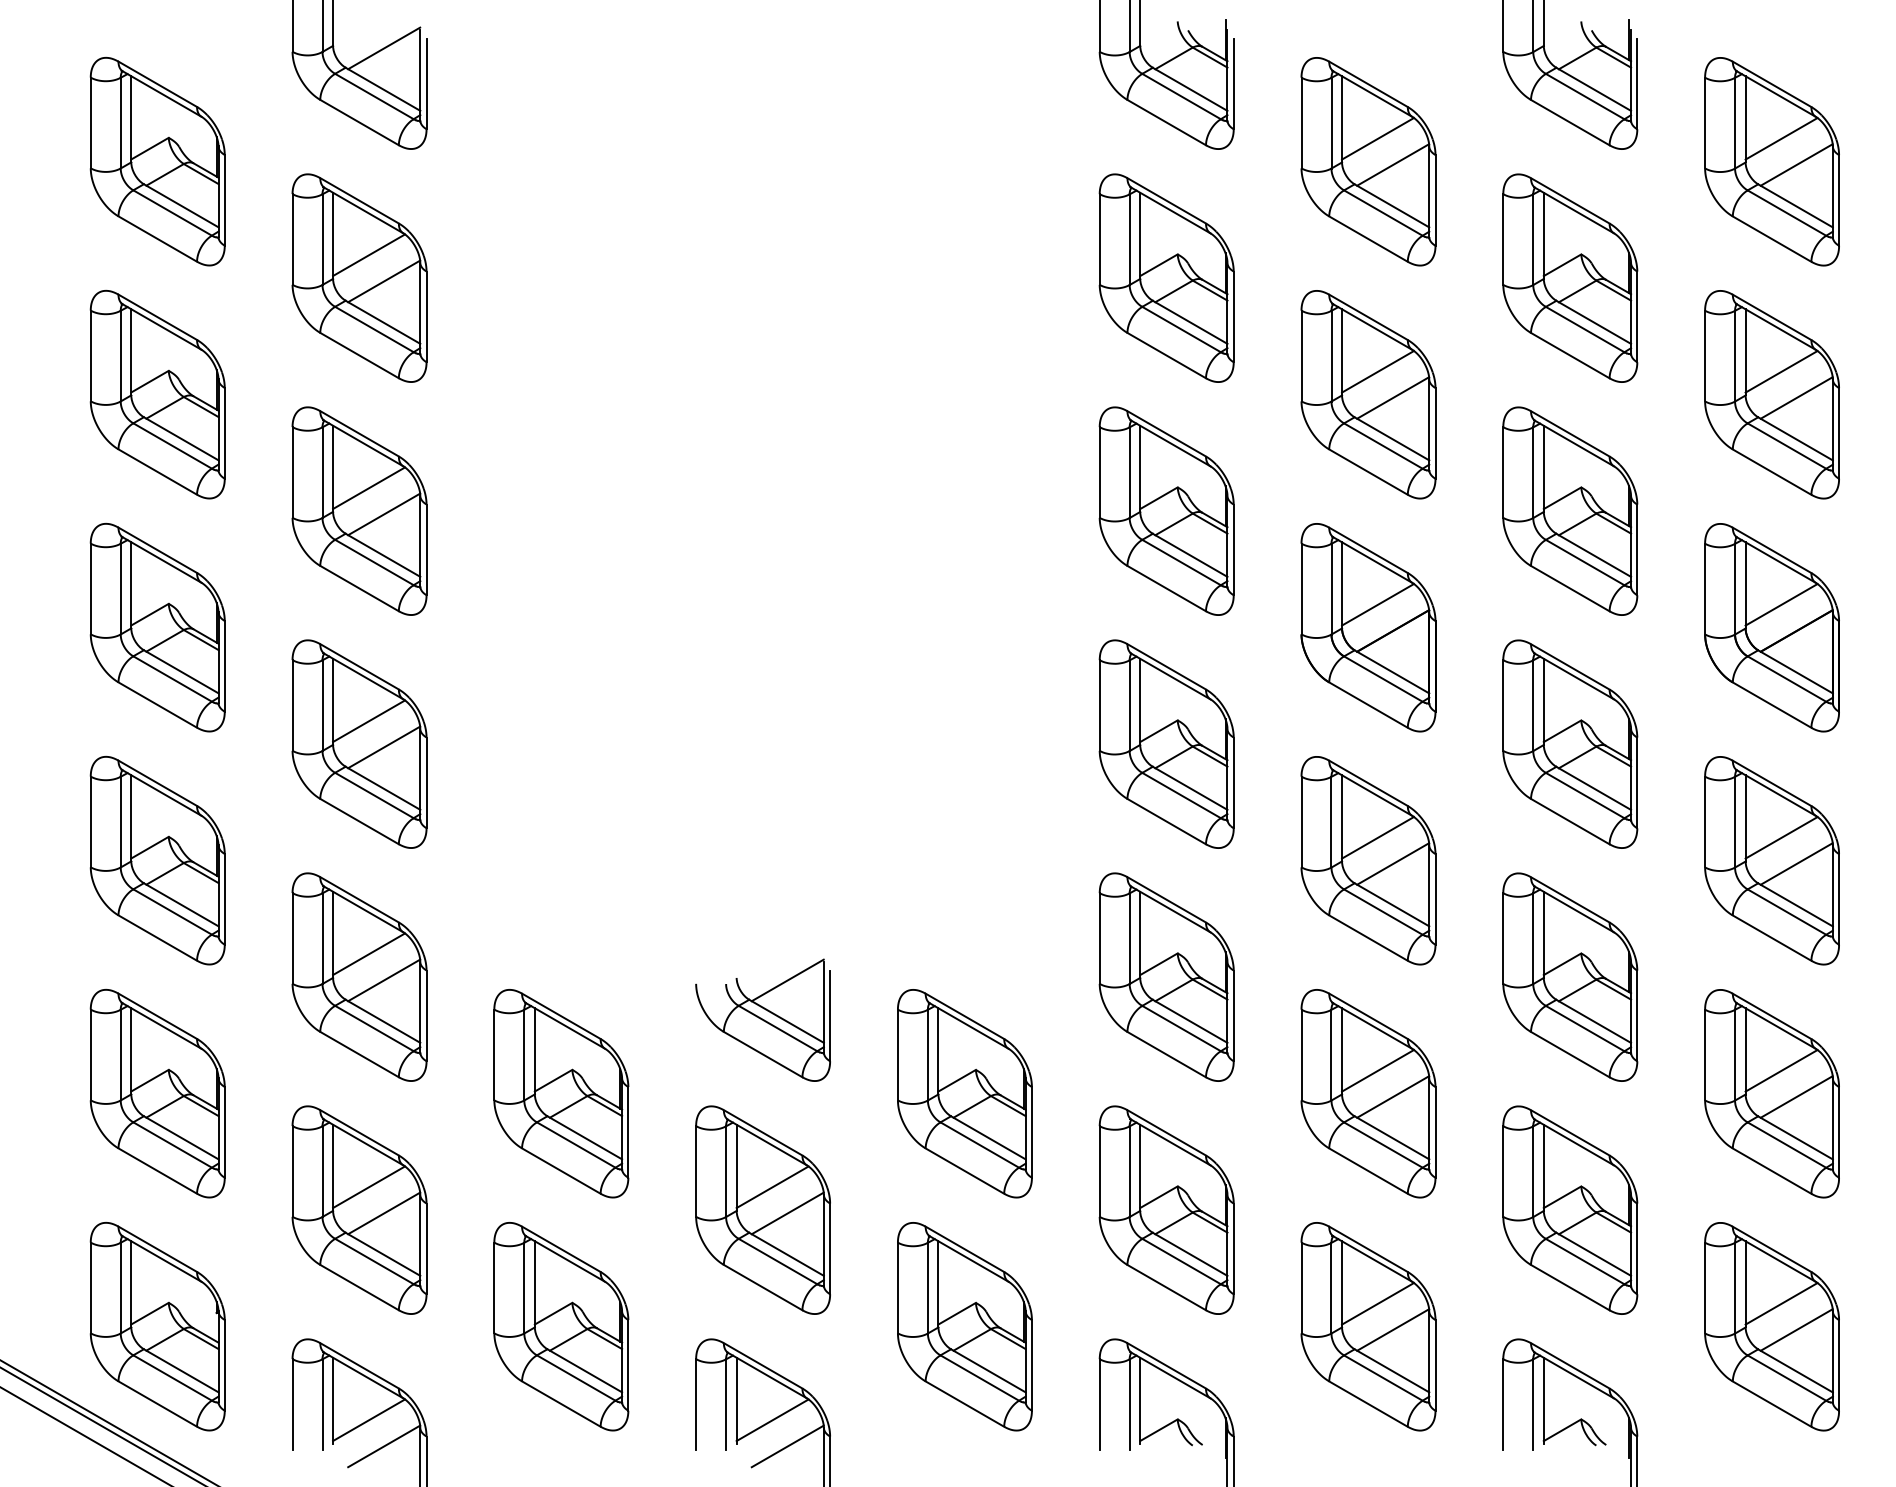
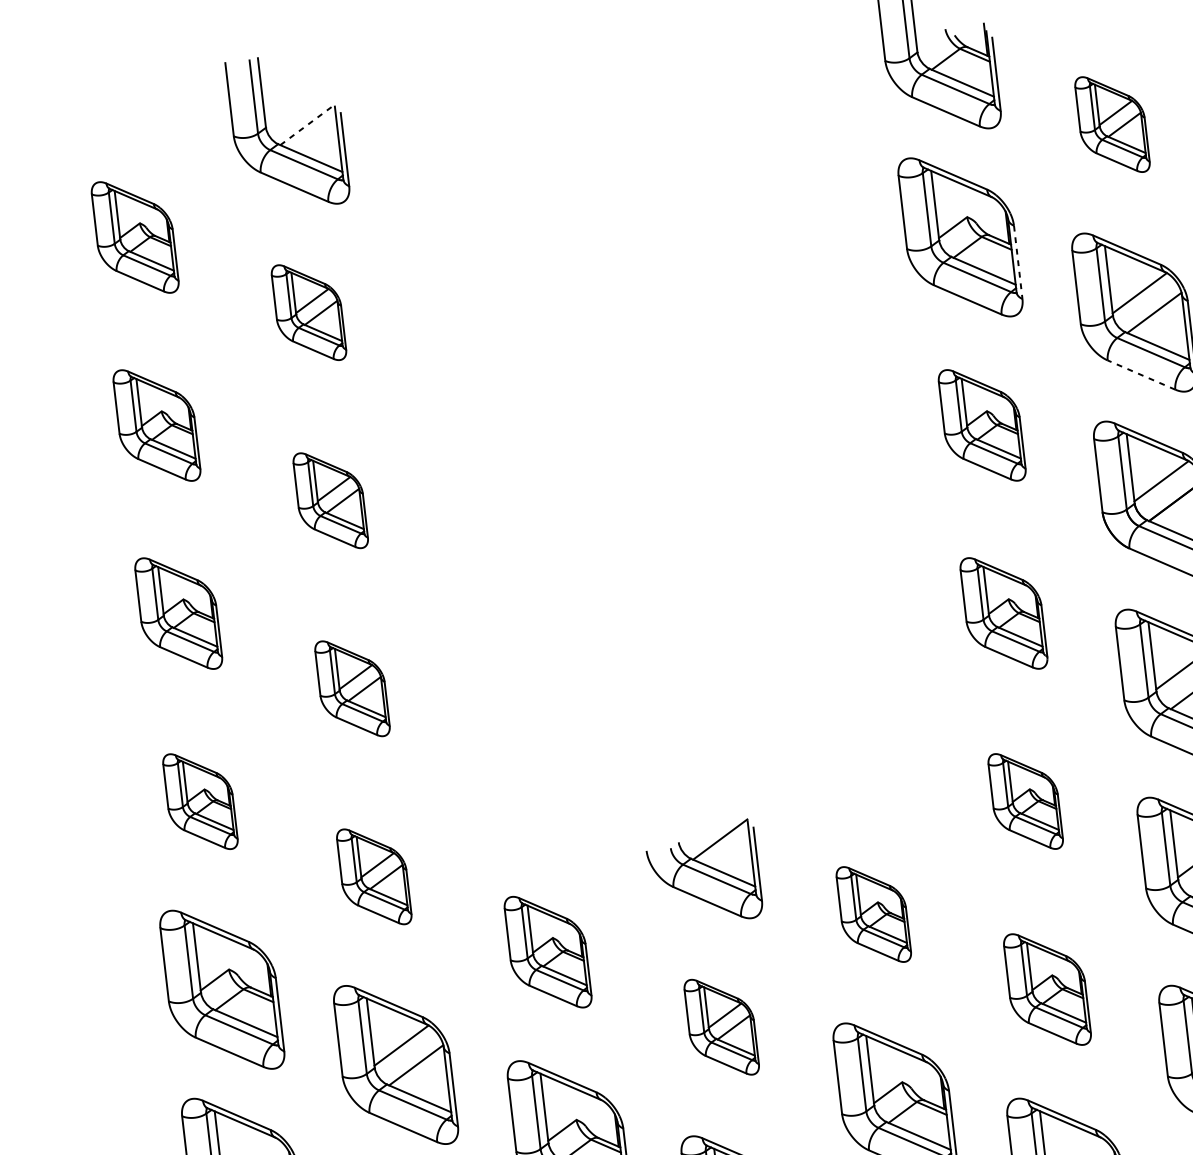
line: (384, 48) -> (307, 125), solid -> dashed
part: (157, 161) -> (135, 237), size x0.7
part: (1368, 161) -> (1112, 124), size x0.6
part: (359, 277) -> (308, 312), size x0.6
line: (1233, 317) -> (1018, 262), solid -> dashed
part: (157, 394) -> (156, 425), size x0.7
line: (1368, 471) -> (1141, 374), solid -> dashed
part: (359, 510) -> (330, 500), size x0.6
part: (1166, 510) -> (982, 424), size x0.7
part: (157, 627) -> (178, 613), size x0.7
part: (359, 743) -> (352, 688), size x0.6
part: (1166, 743) -> (1003, 612), size x0.7
part: (157, 860) -> (200, 801), size x0.6
part: (359, 976) -> (374, 876), size x0.6
part: (1166, 976) -> (1025, 801), size x0.6
part: (561, 1093) -> (548, 951), size x0.7
part: (964, 1093) -> (873, 914), size x0.6
part: (762, 1209) -> (721, 1026), size x0.6
part: (1166, 1209) -> (1047, 989), size x0.7

